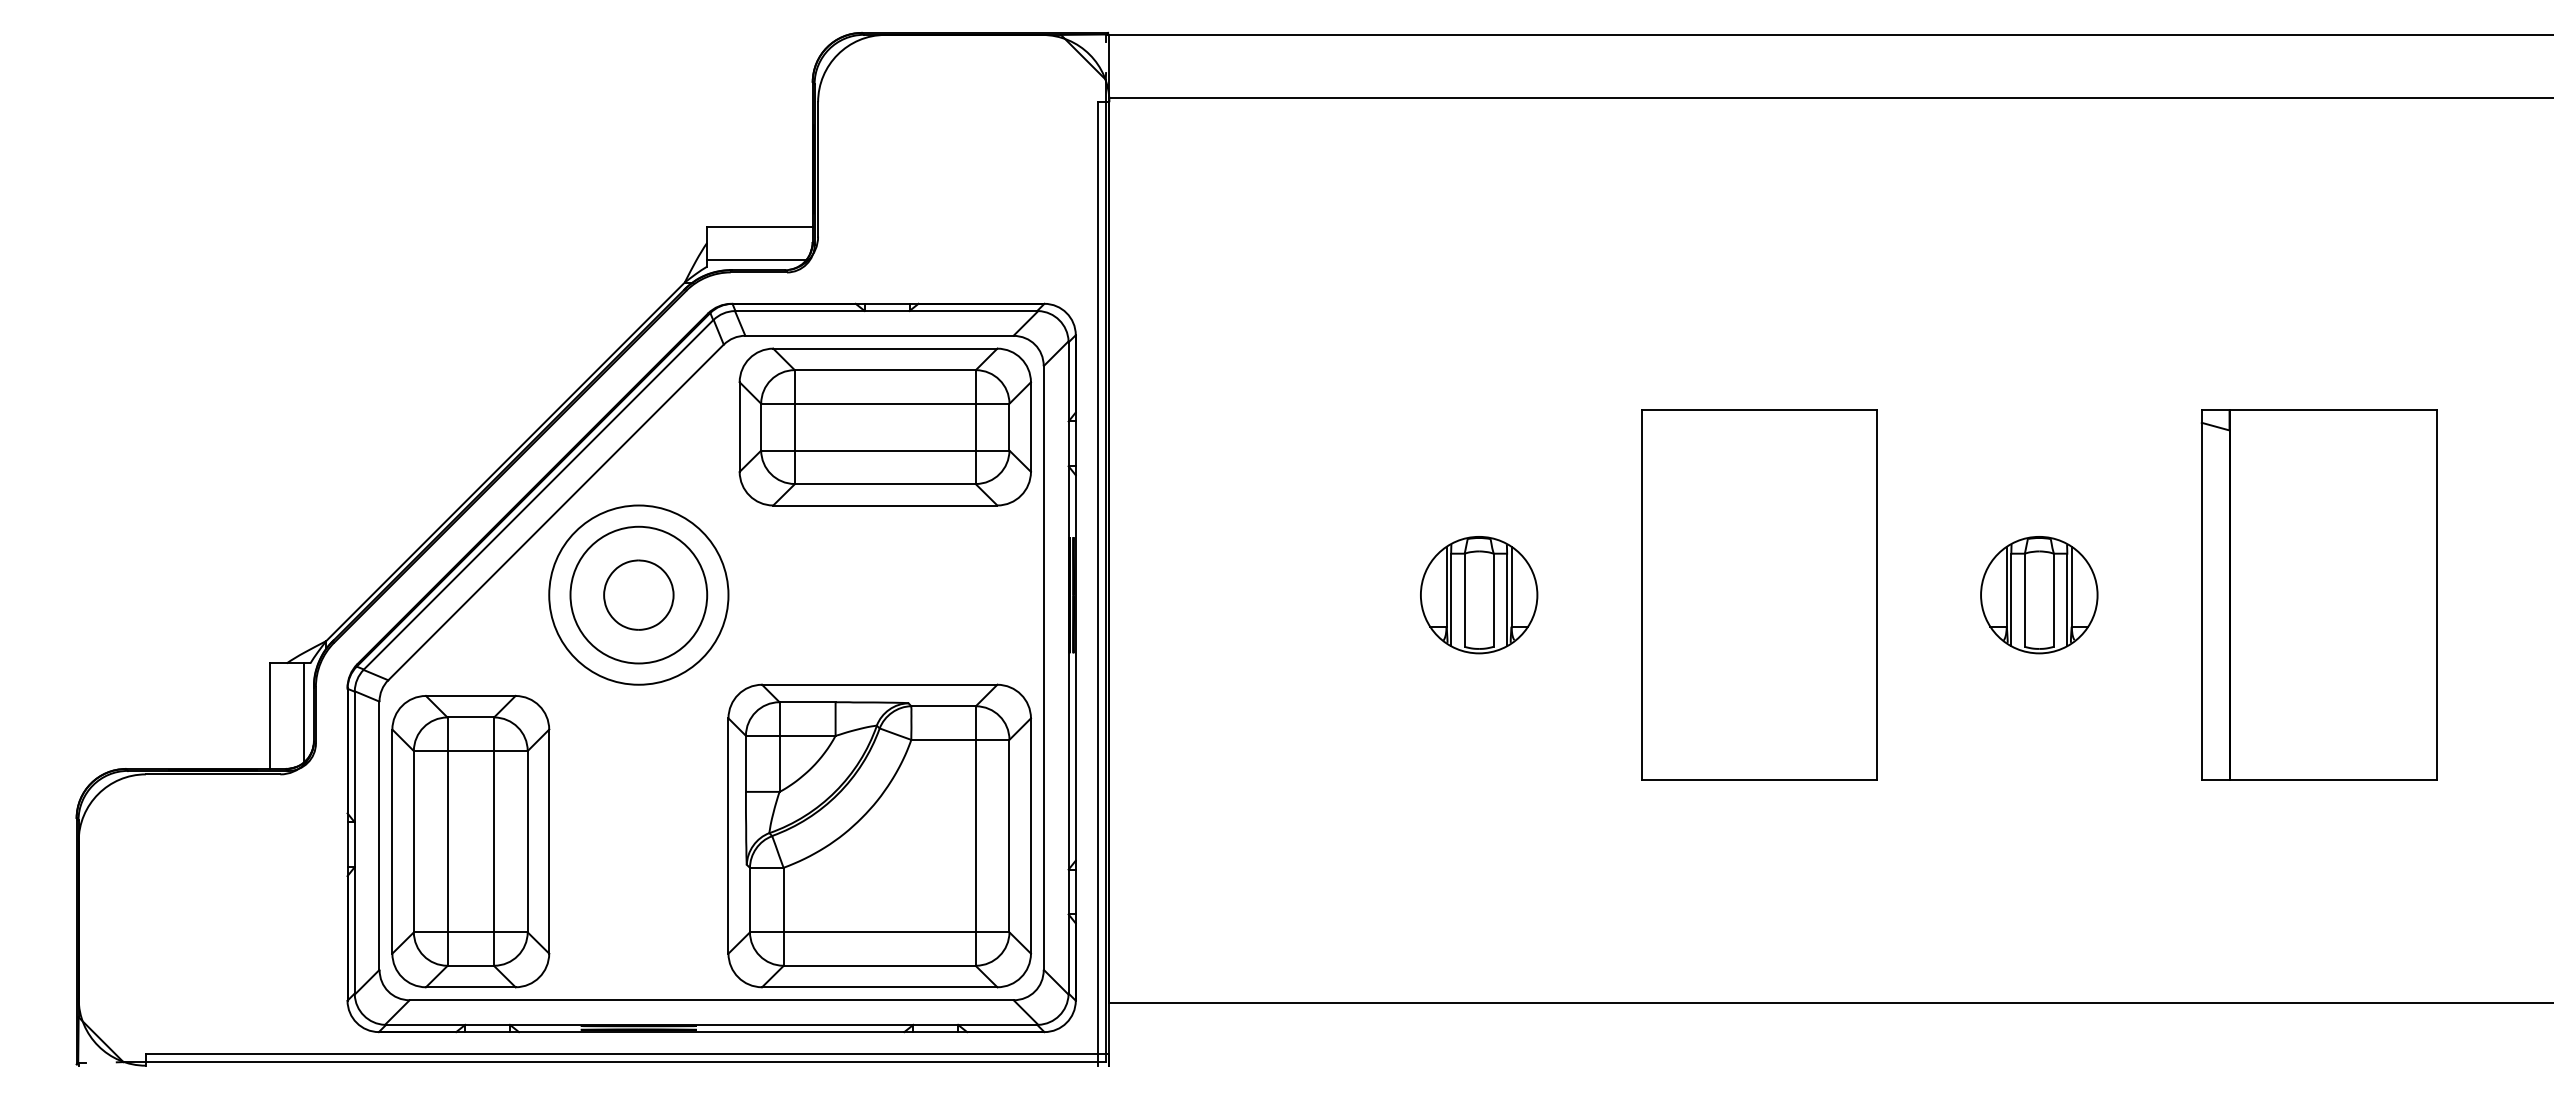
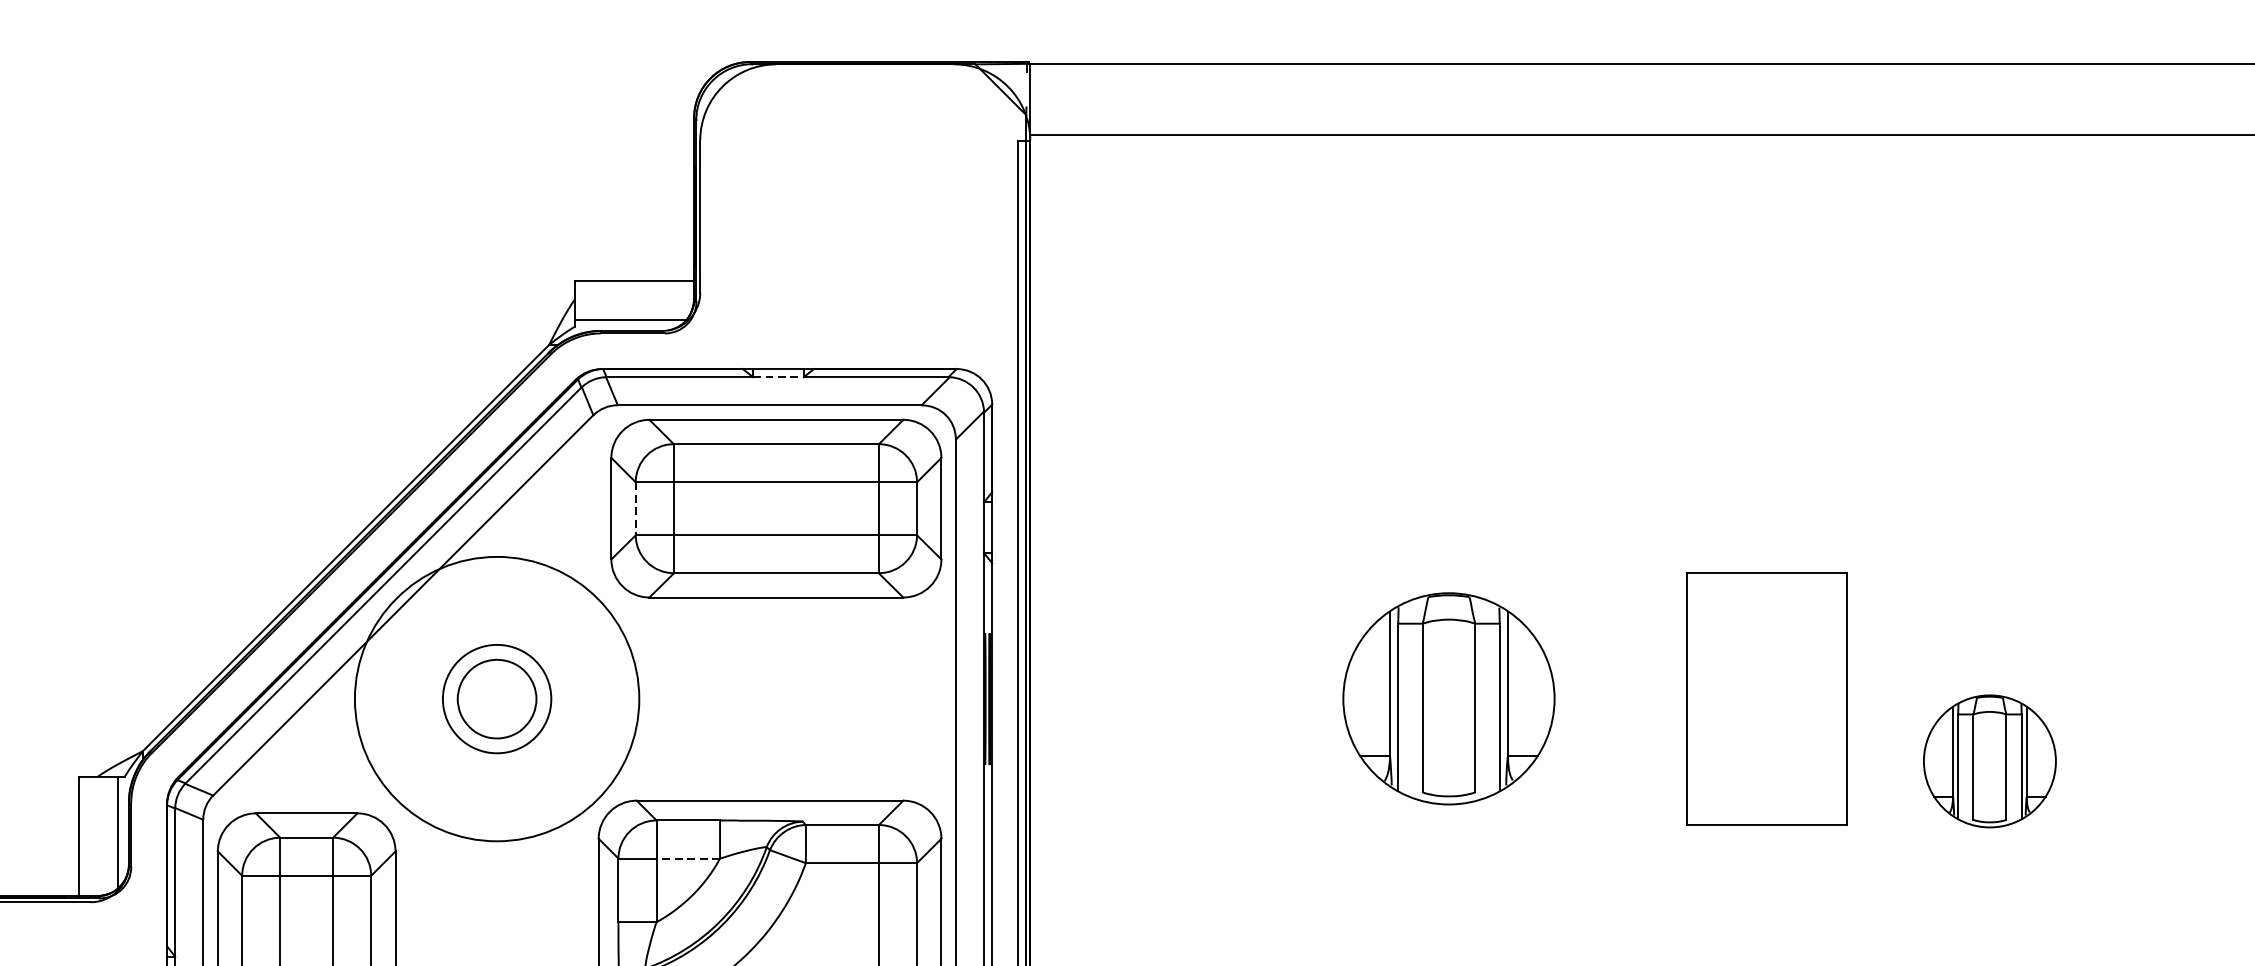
line: (887, 311) -> (778, 377), solid -> dashed
line: (761, 427) -> (636, 509), solid -> dashed
circle: (638, 594) -> (496, 698), size x0.7
circle: (638, 594) -> (496, 698), size x1.4
part: (1759, 594) -> (1766, 698), size x0.6
part: (1479, 595) -> (1449, 699), size x1.6
part: (2039, 595) -> (1990, 761), moved
line: (807, 735) -> (688, 858), solid -> dashed

